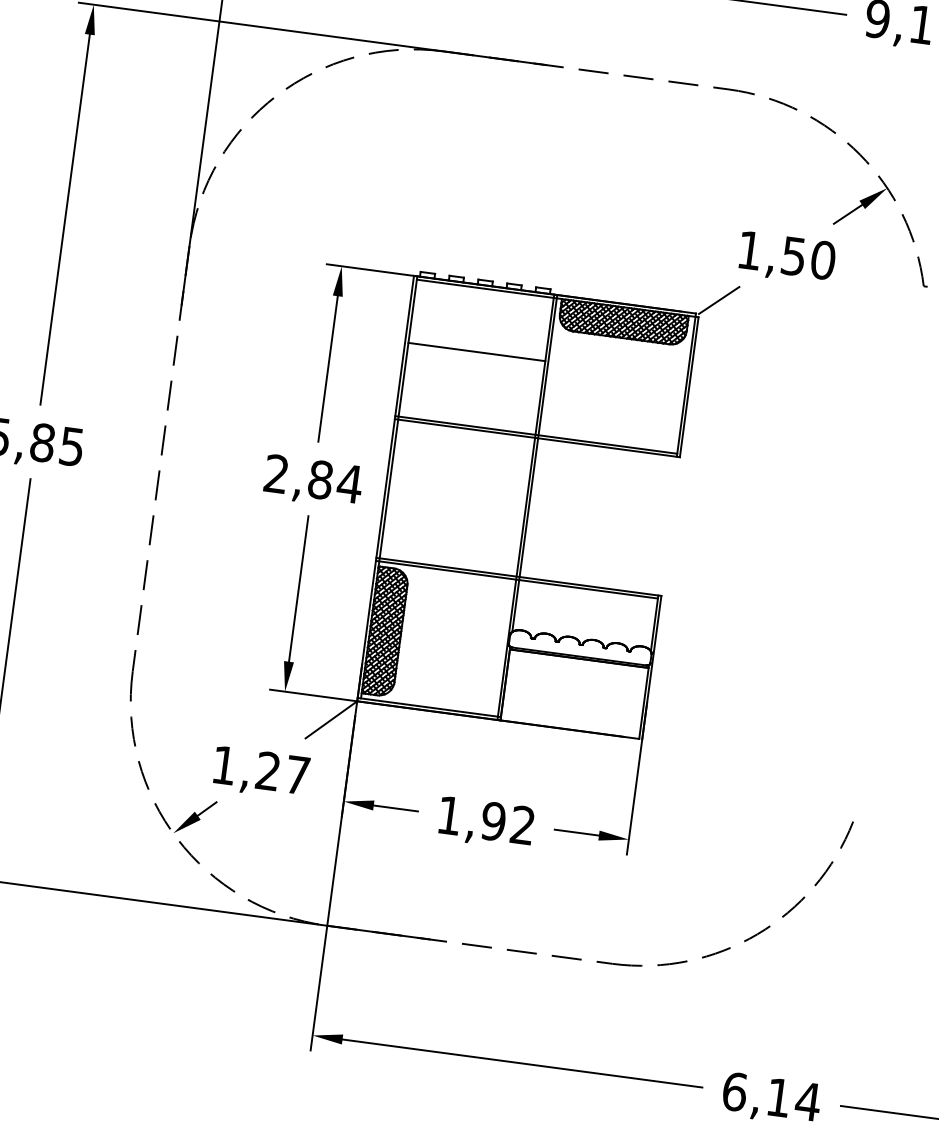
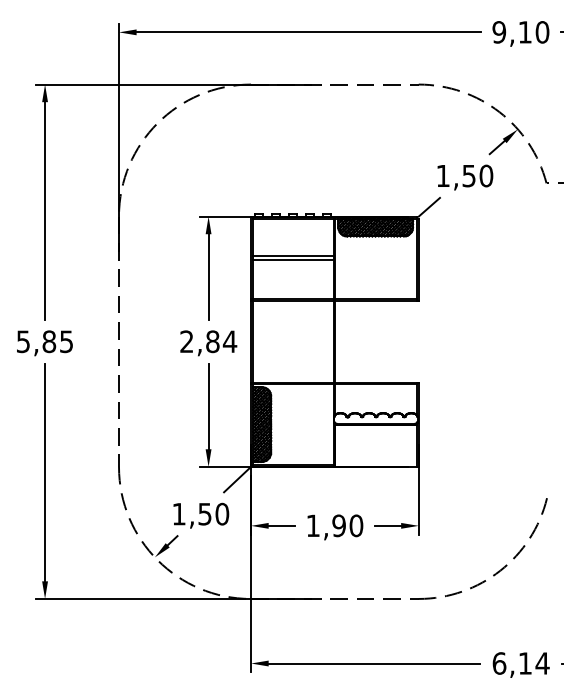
line: (476, 358) -> (293, 259), added
text: (282, 772) -> (213, 513), 1,27 -> 1,50
text: (523, 824) -> (356, 525), 1,92 -> 1,90

